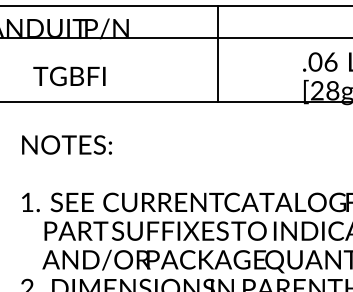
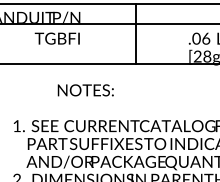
text: (68, 76) -> (56, 38), moved
text: (66, 145) -> (85, 90), moved

